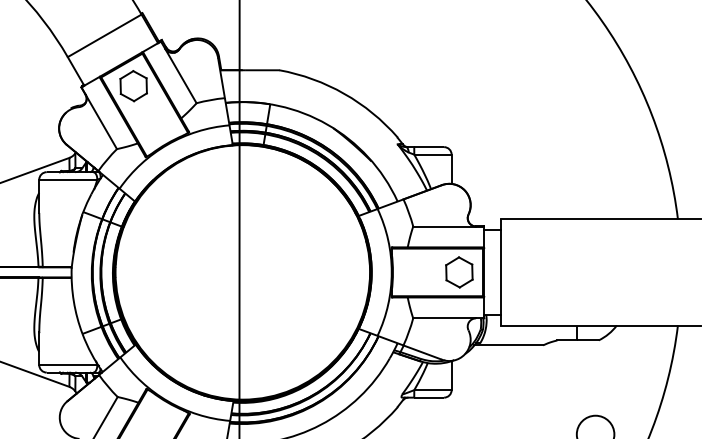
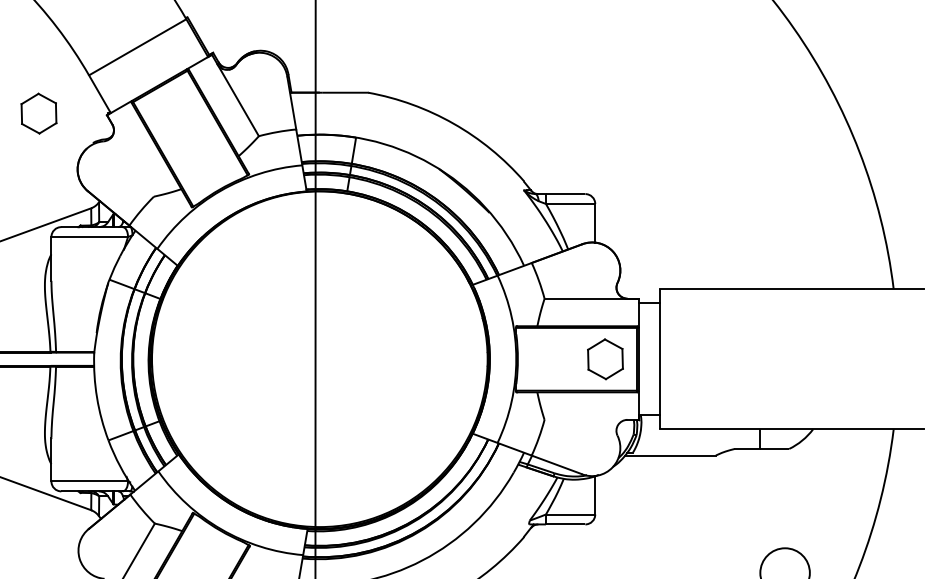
part: (133, 86) -> (38, 113), moved
line: (100, 121) -> (132, 160), removed
line: (444, 318) -> (585, 419), removed

